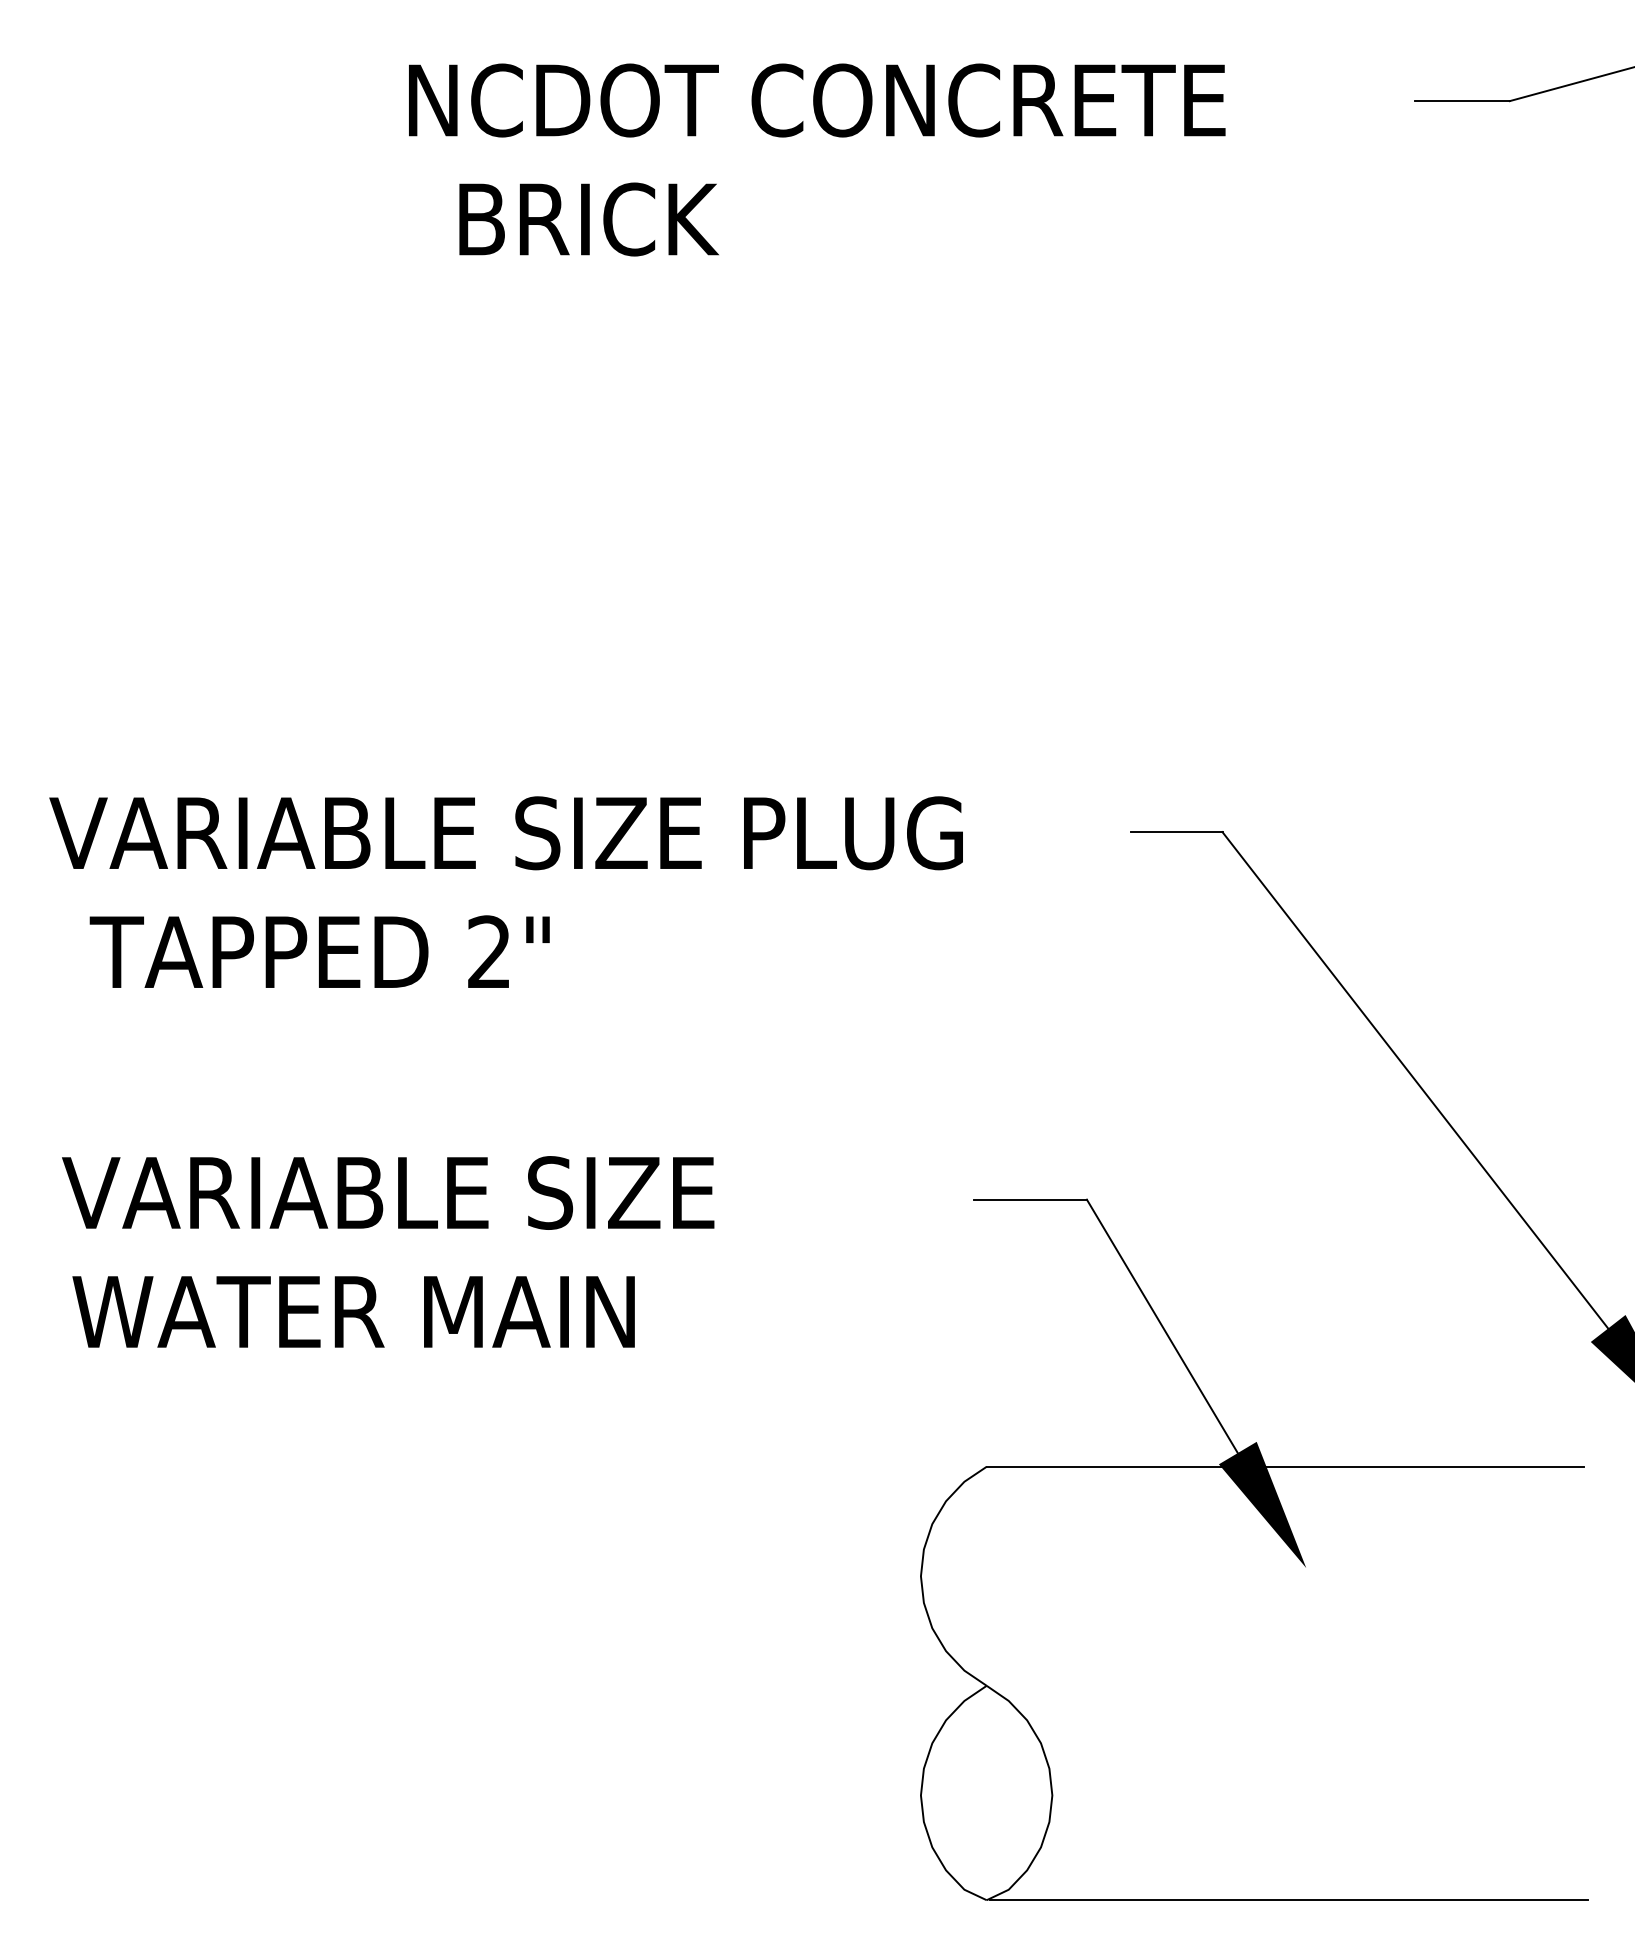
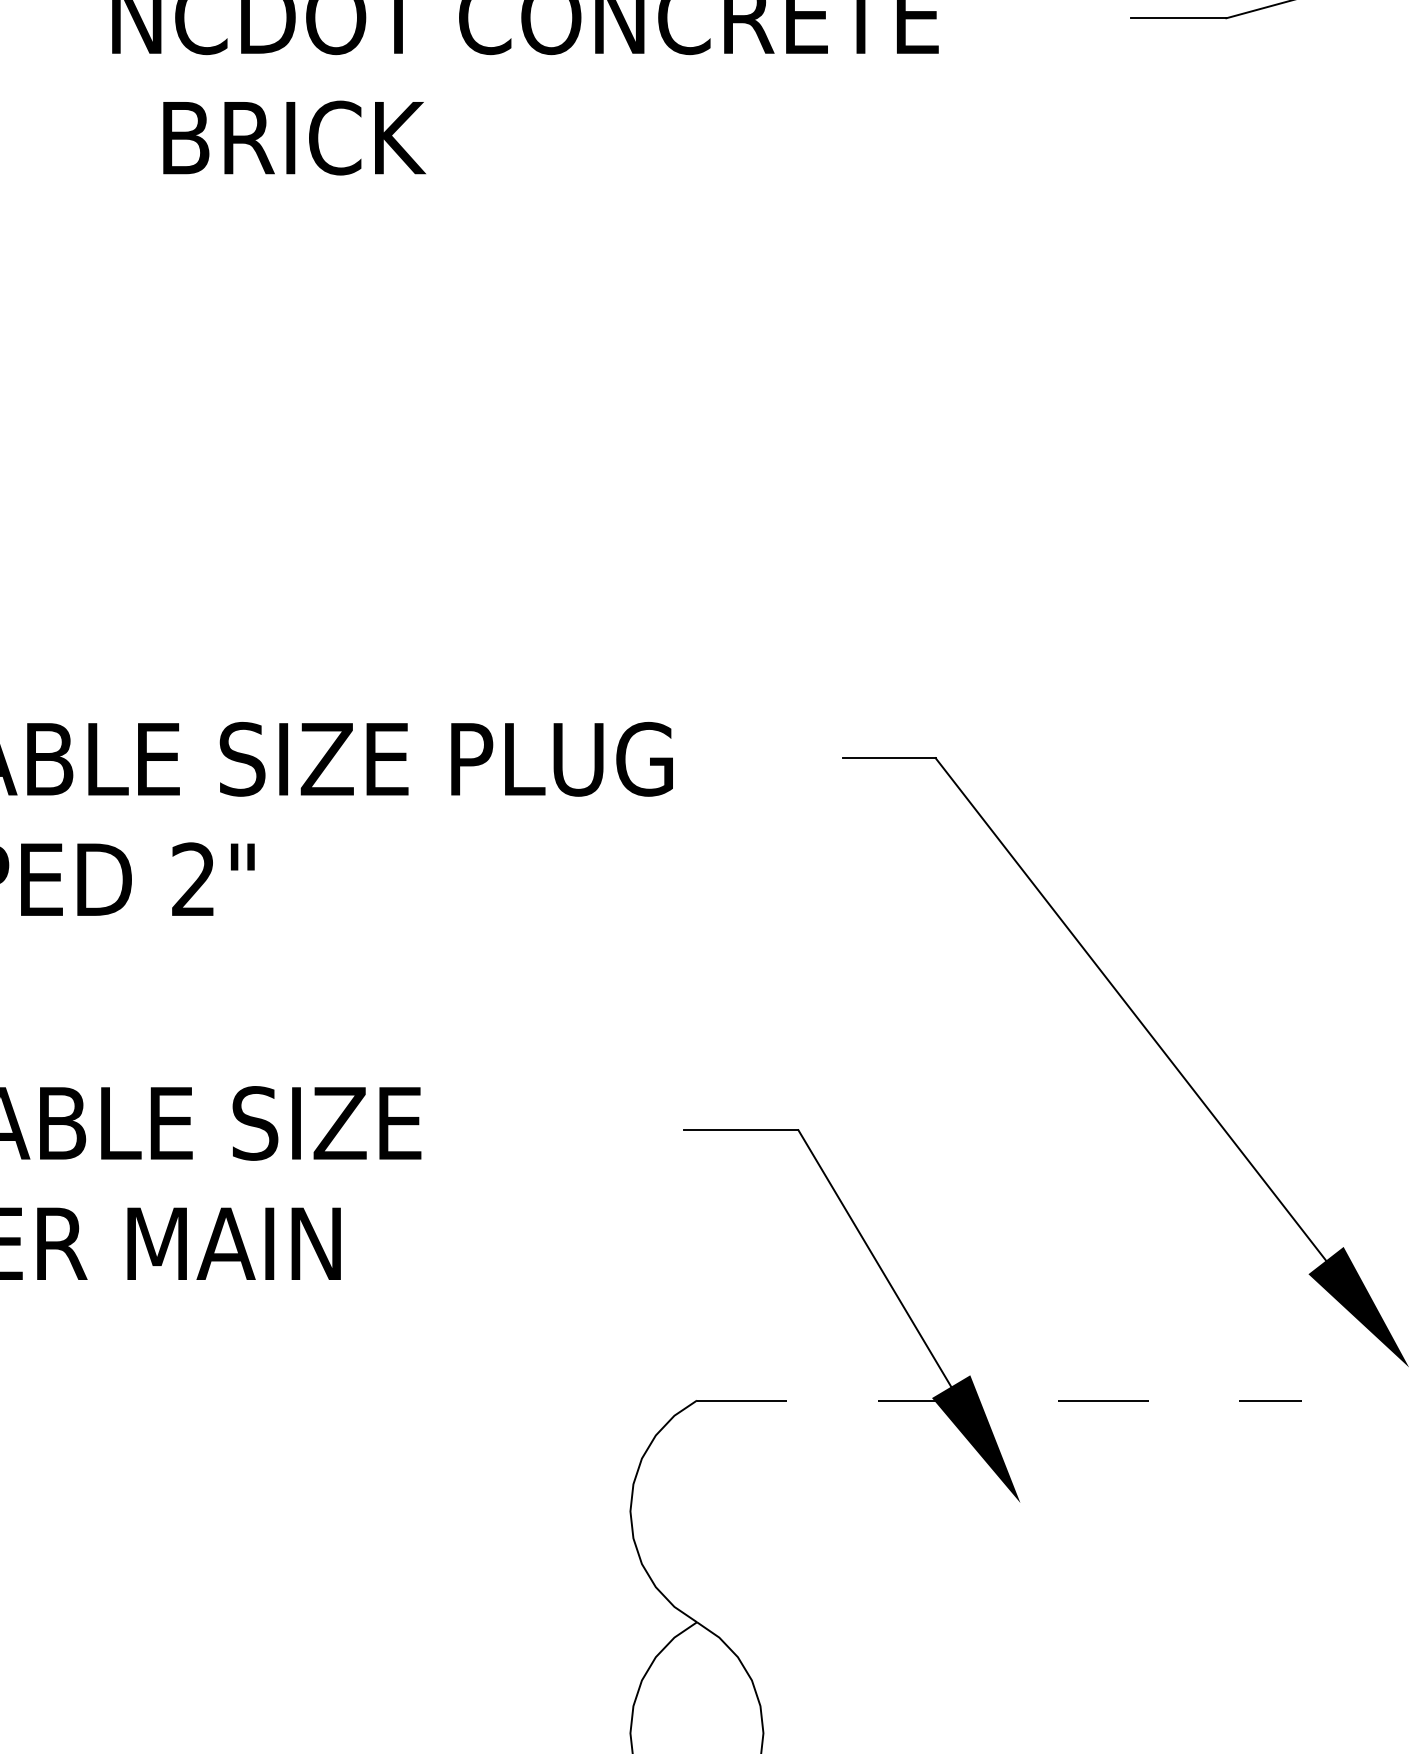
line: (1285, 1466) -> (999, 1400), solid -> dashed

